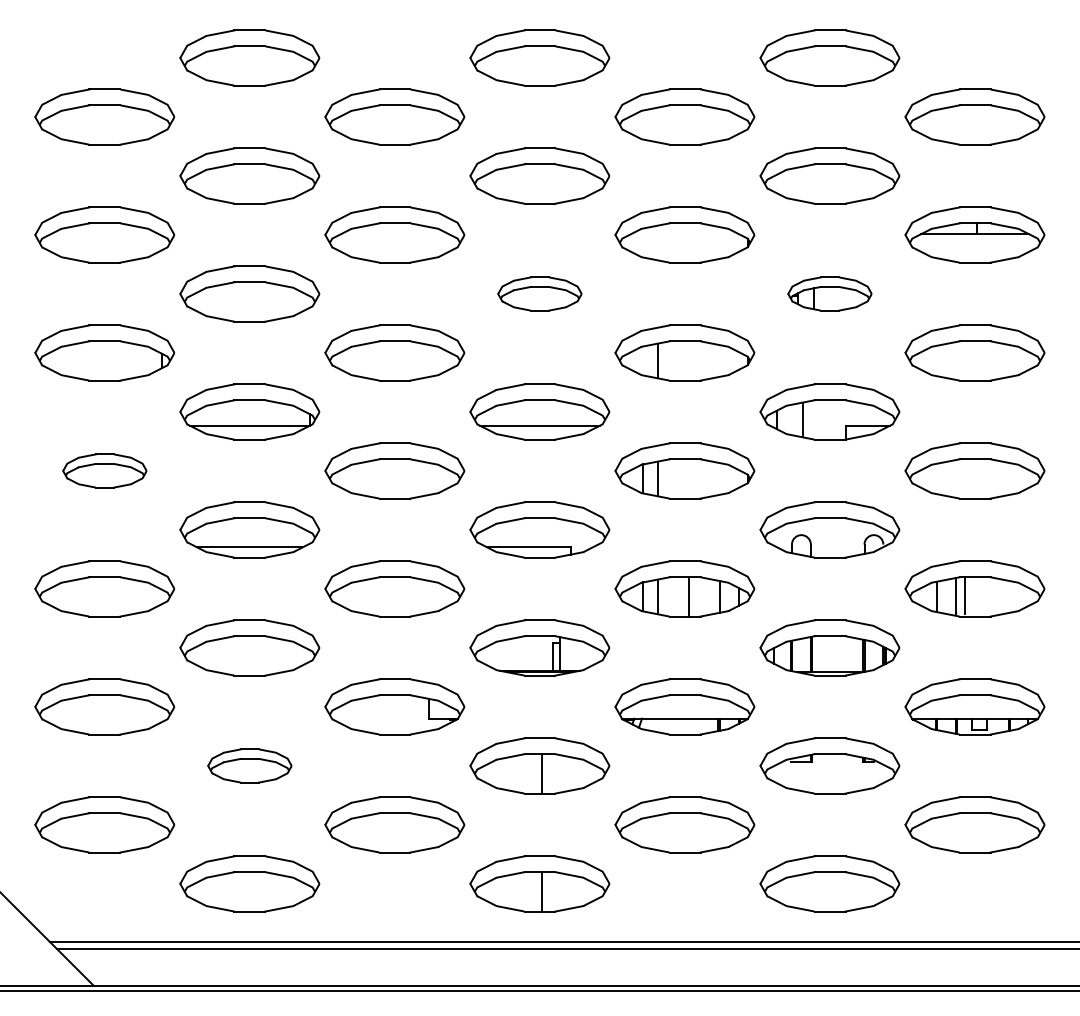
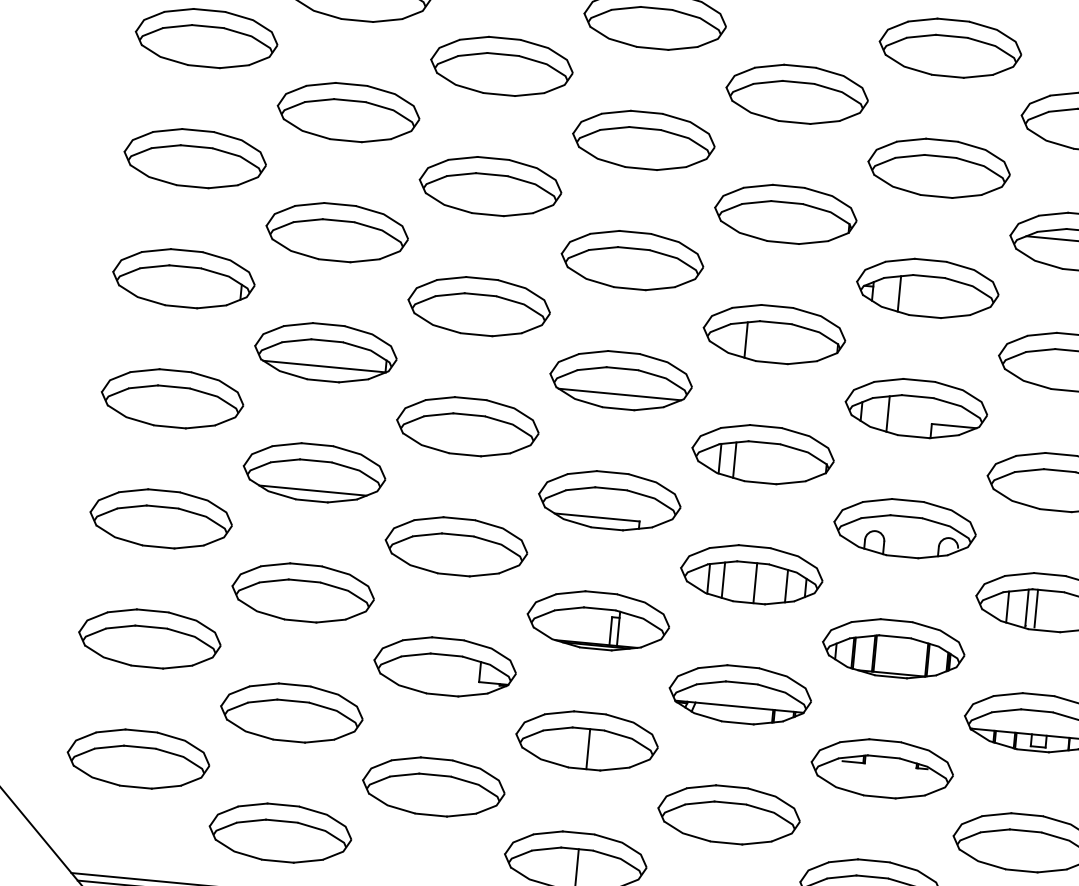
part: (539, 293) -> (632, 259), size x1.67
part: (829, 293) -> (927, 287), size x1.67
part: (104, 470) -> (172, 398), size x1.67
part: (249, 765) -> (291, 712), size x1.67

